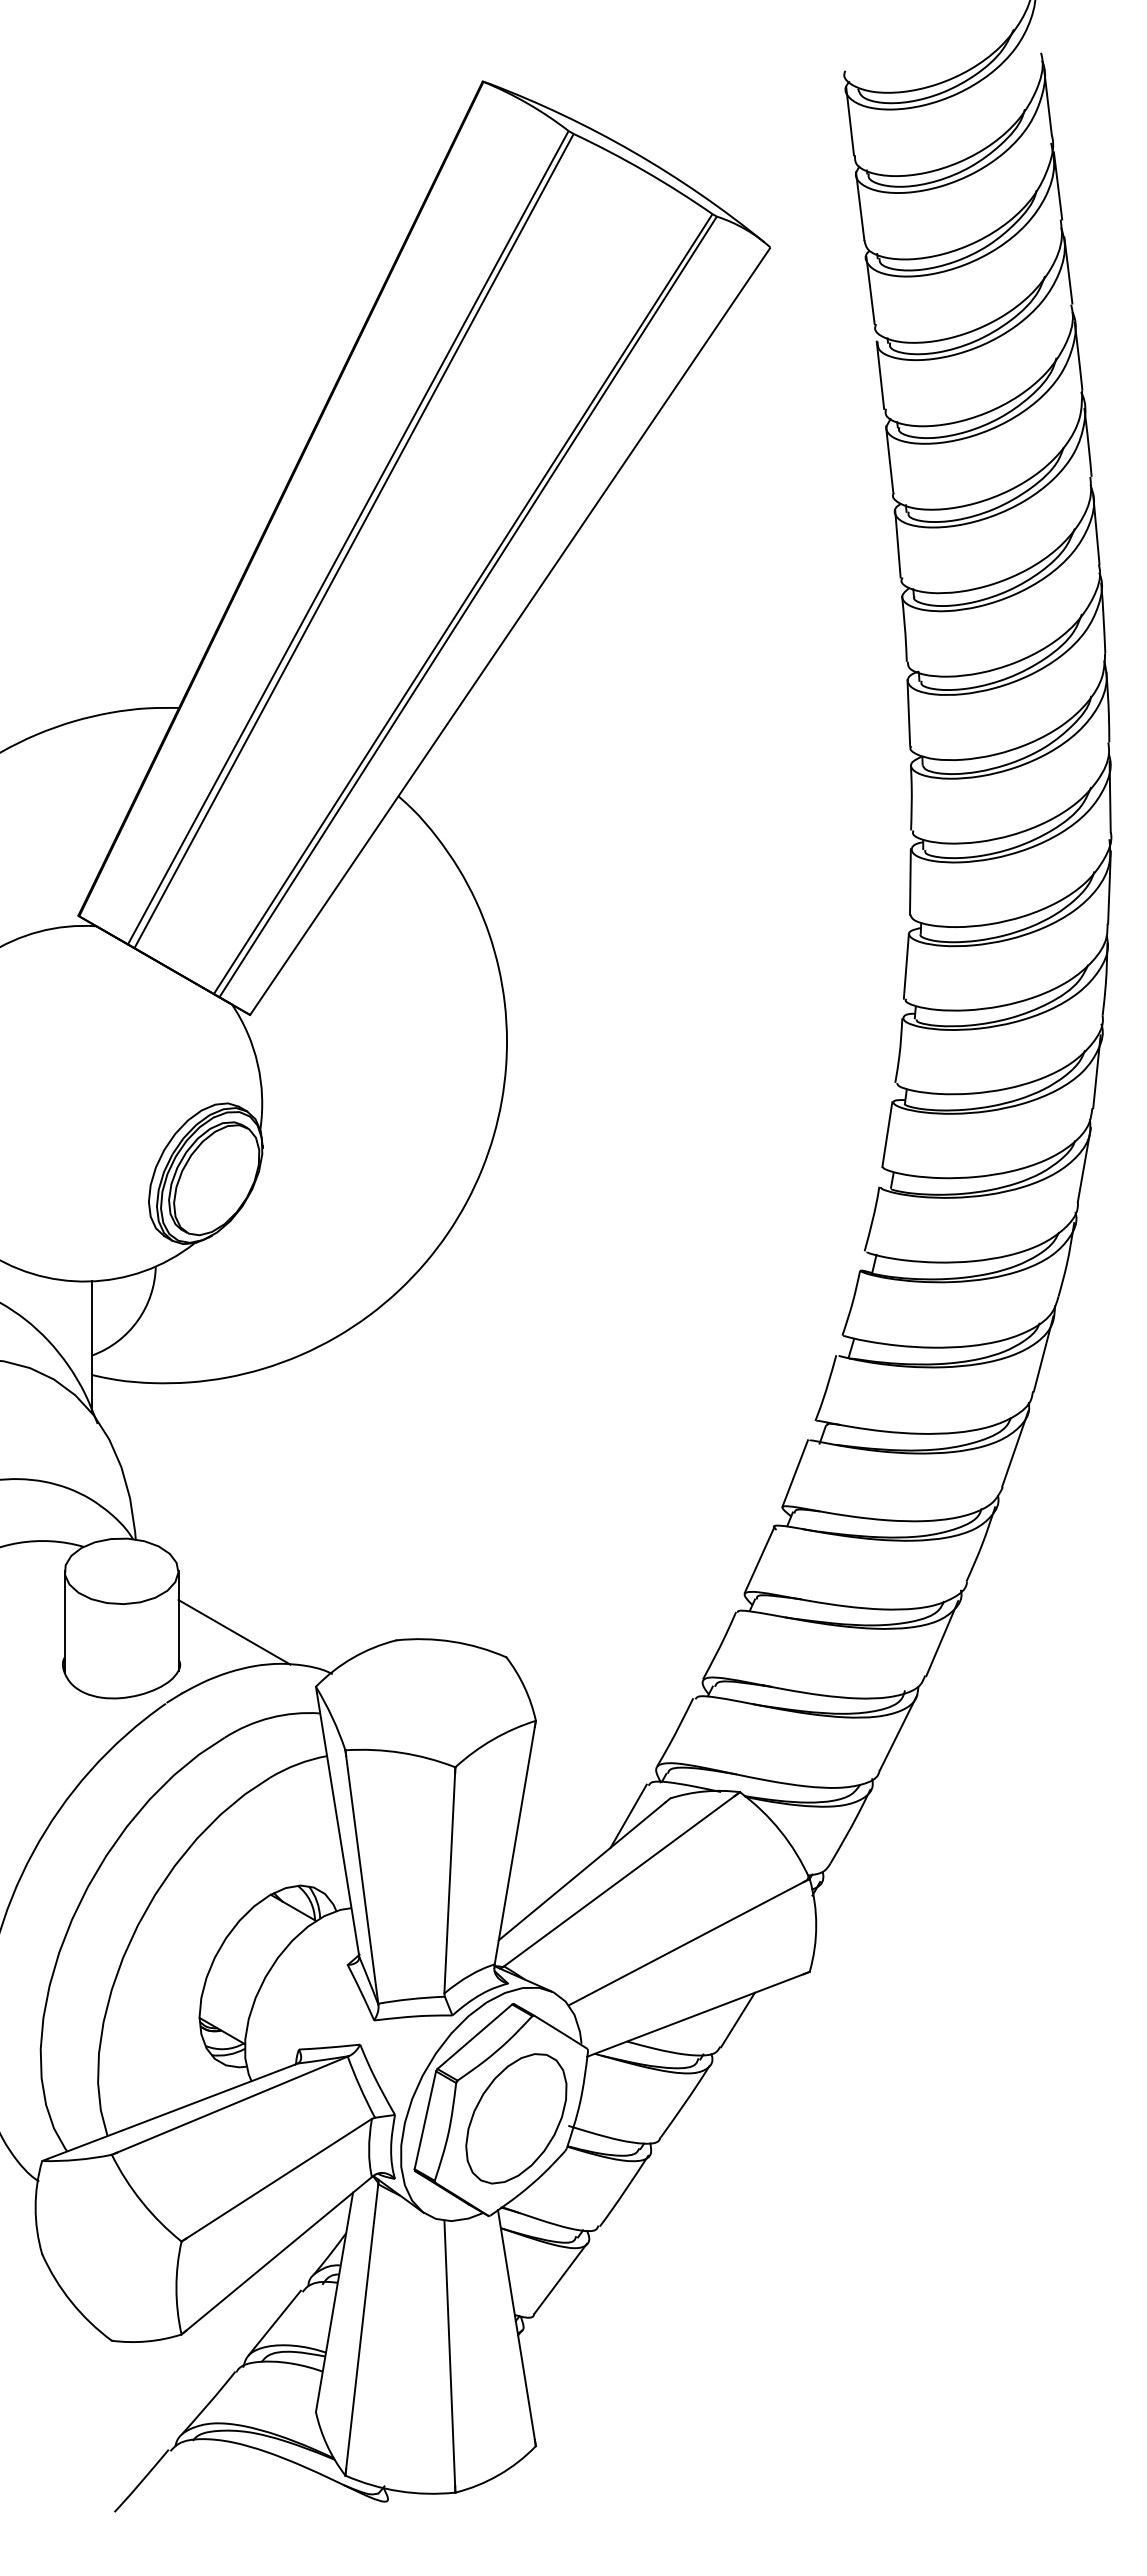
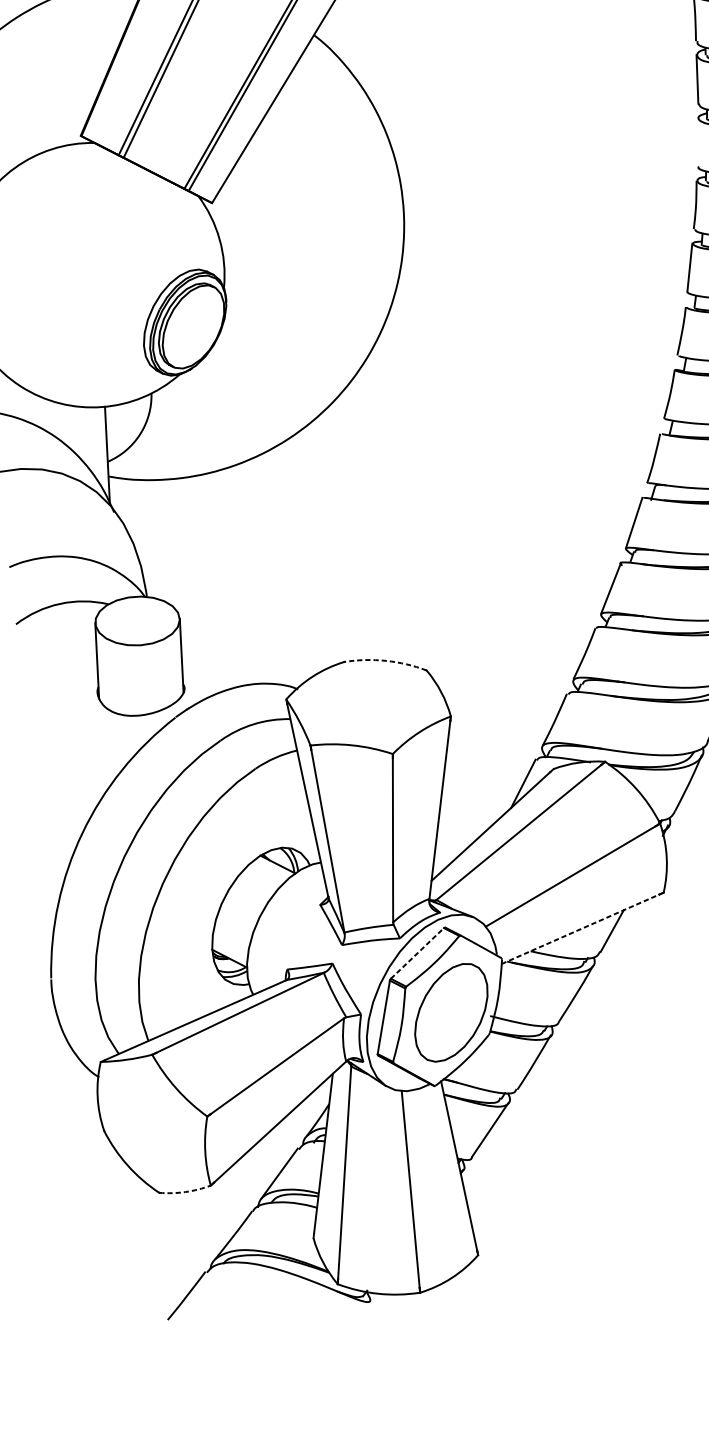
line: (905, 965) -> (696, 141), removed
line: (234, 1632) -> (223, 662), removed
arc: (452, 1641) -> (385, 660), solid -> dashed
line: (695, 2015) -> (580, 929), solid -> dashed
line: (475, 2036) -> (417, 953), solid -> dashed
arc: (147, 2341) -> (185, 1192), solid -> dashed

